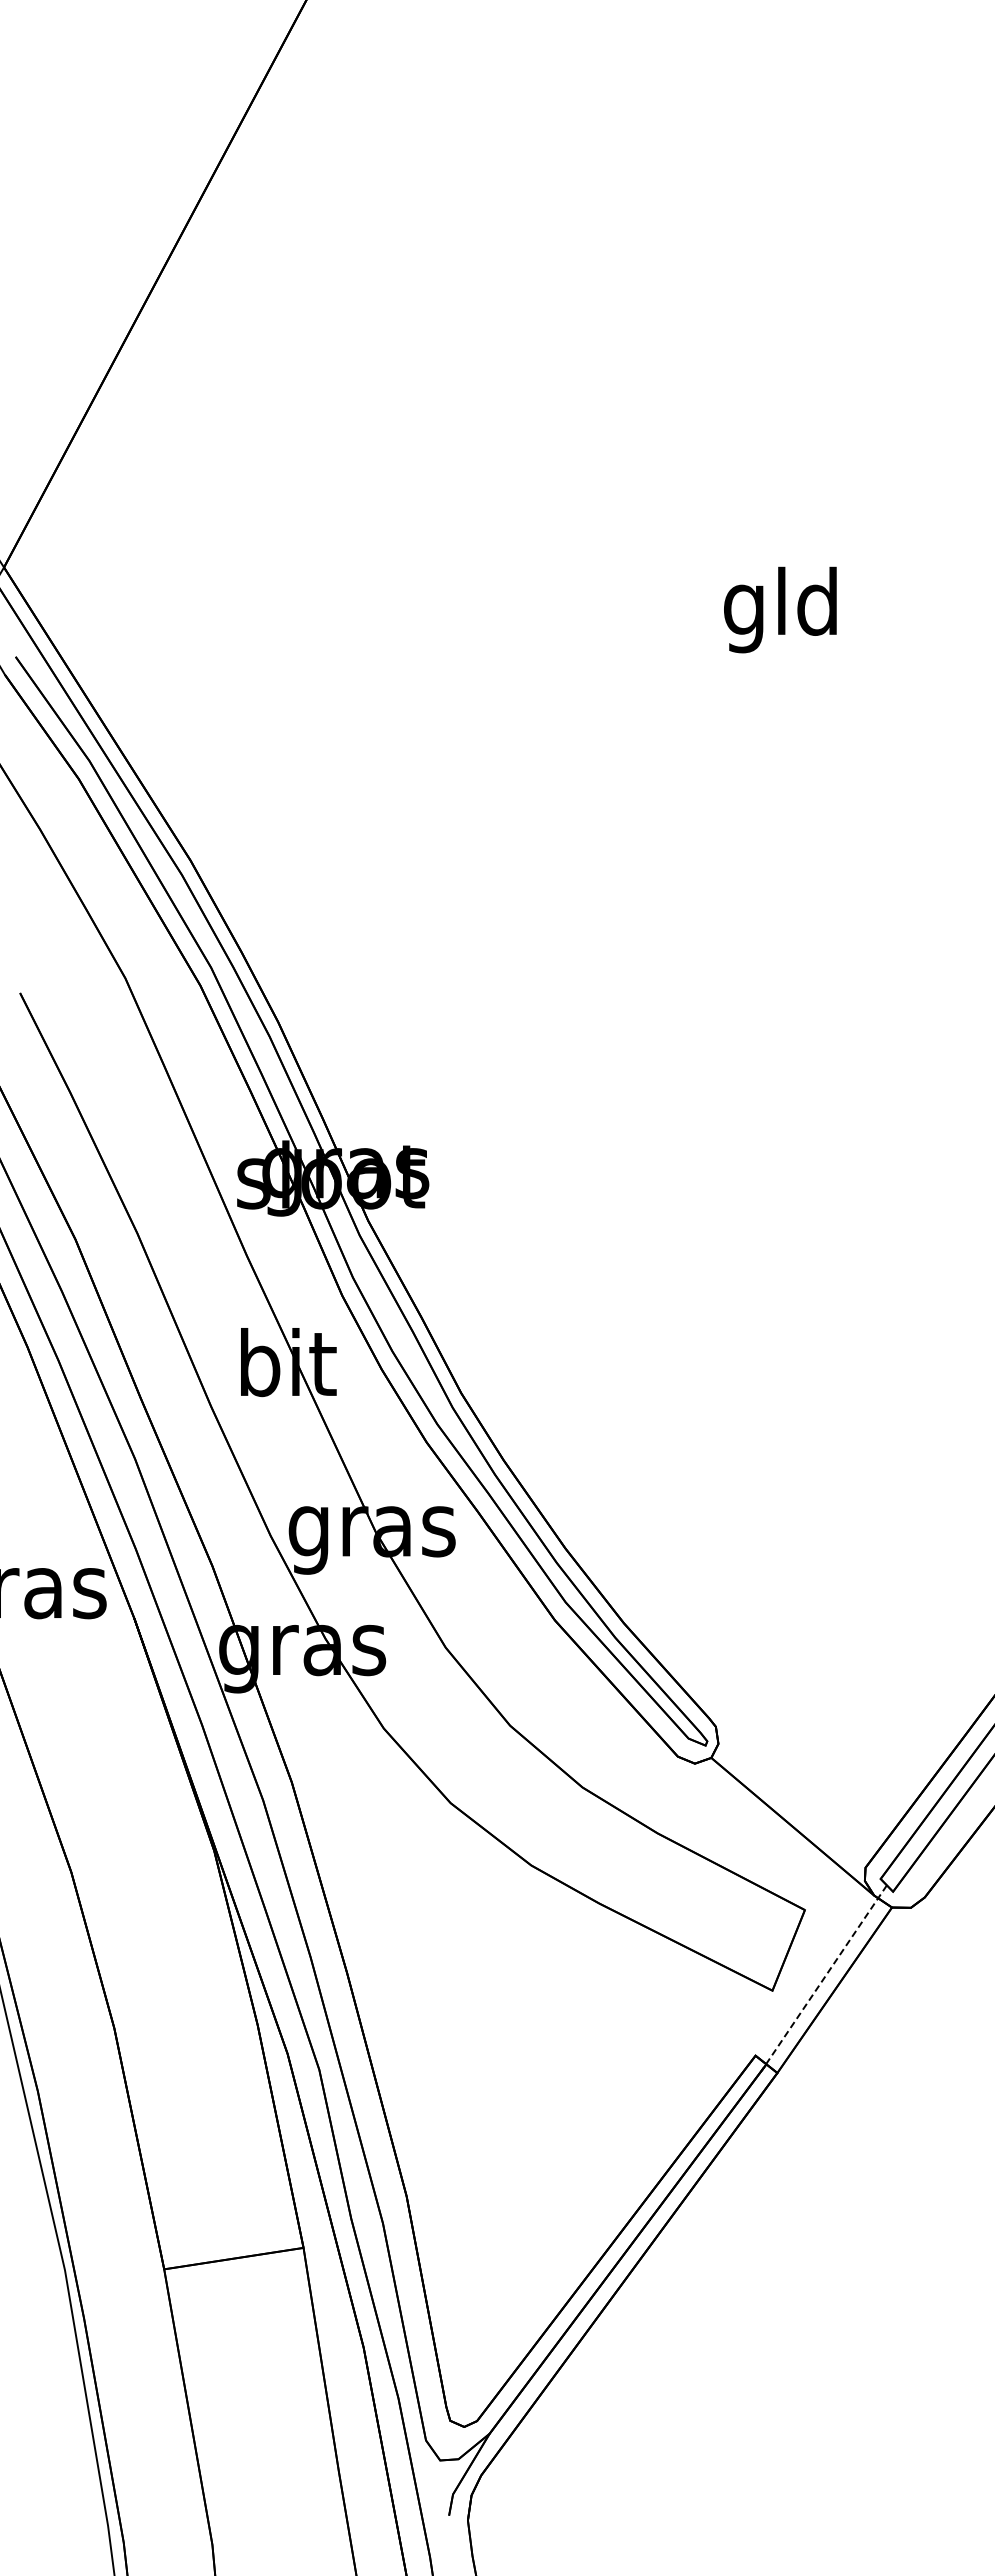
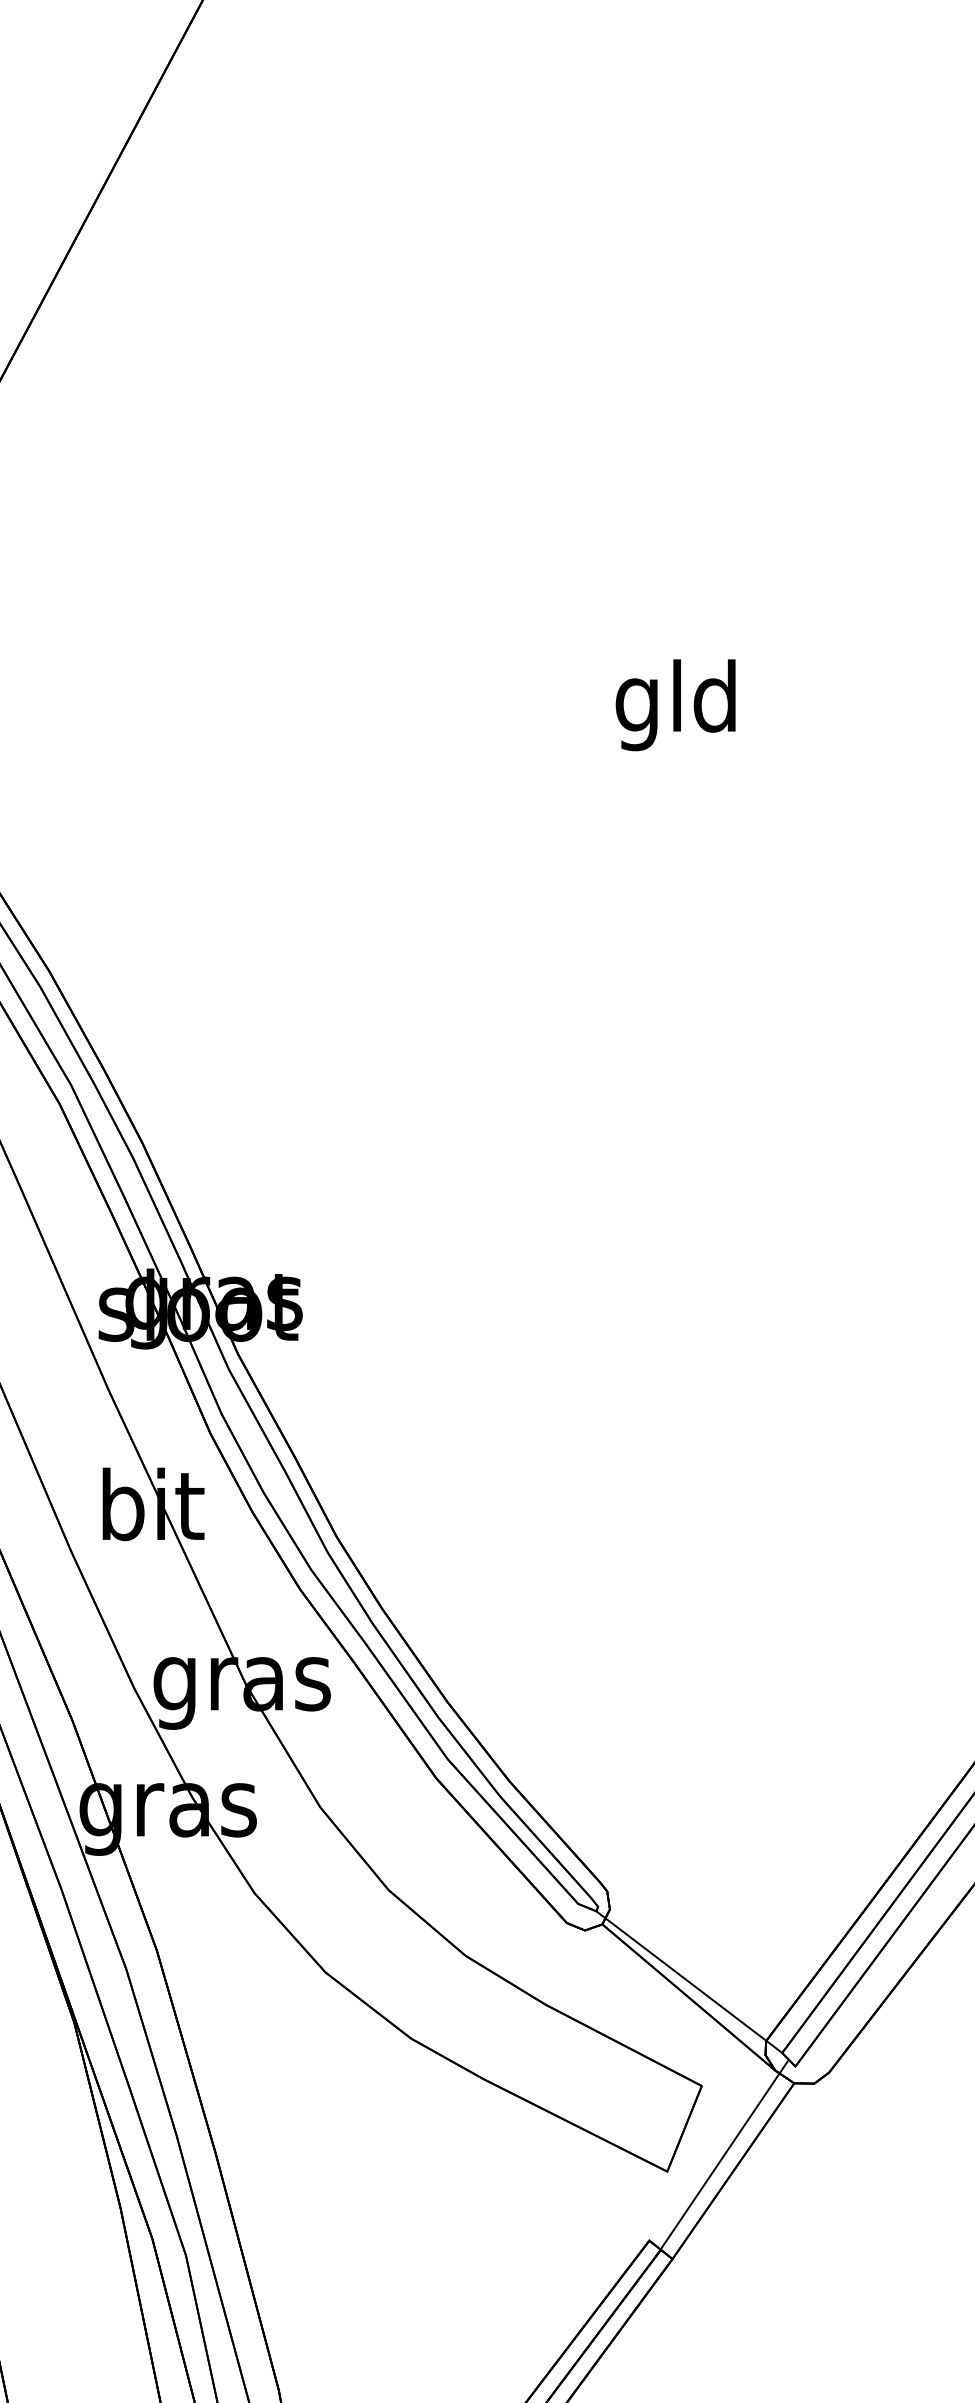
line: (792, 1811) -> (688, 1981), added
line: (824, 1977) -> (722, 2157), dashed -> solid

